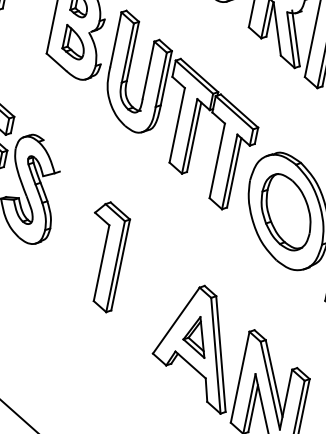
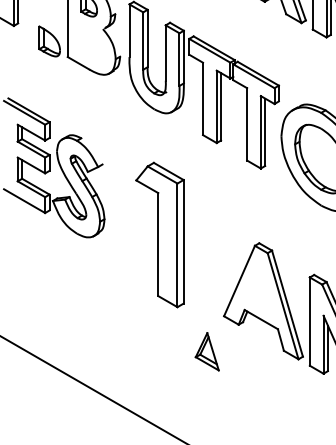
part: (74, 42) -> (49, 41), moved
part: (104, 255) -> (160, 234), size x1.4
part: (195, 335) -> (206, 351), moved

